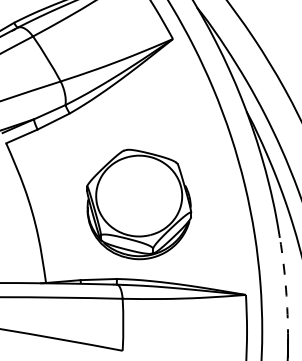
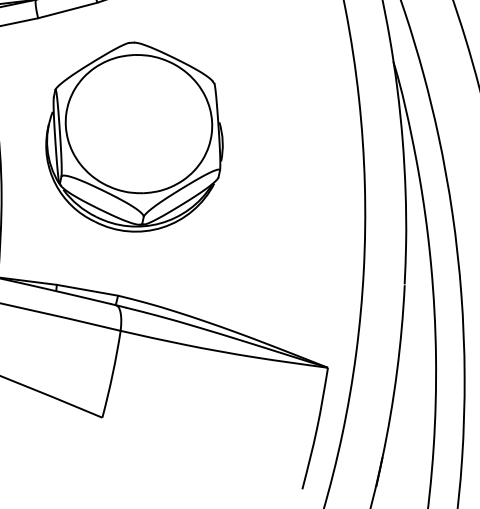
part: (139, 204) -> (136, 138), moved
arc: (286, 289) -> (397, 372), dashed -> solid

